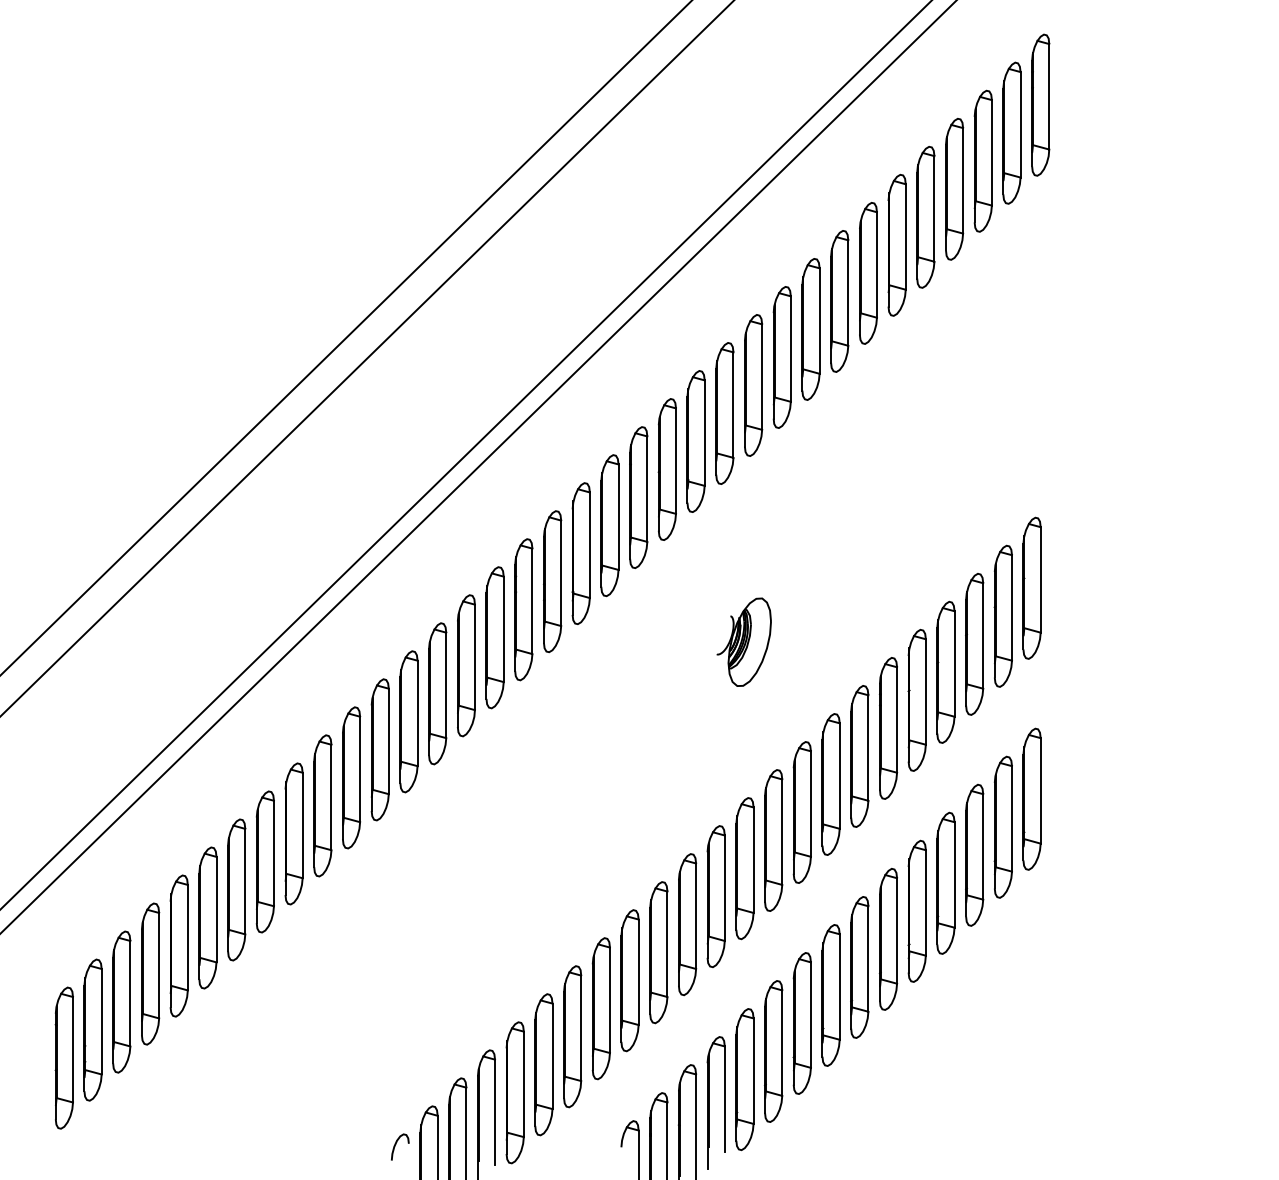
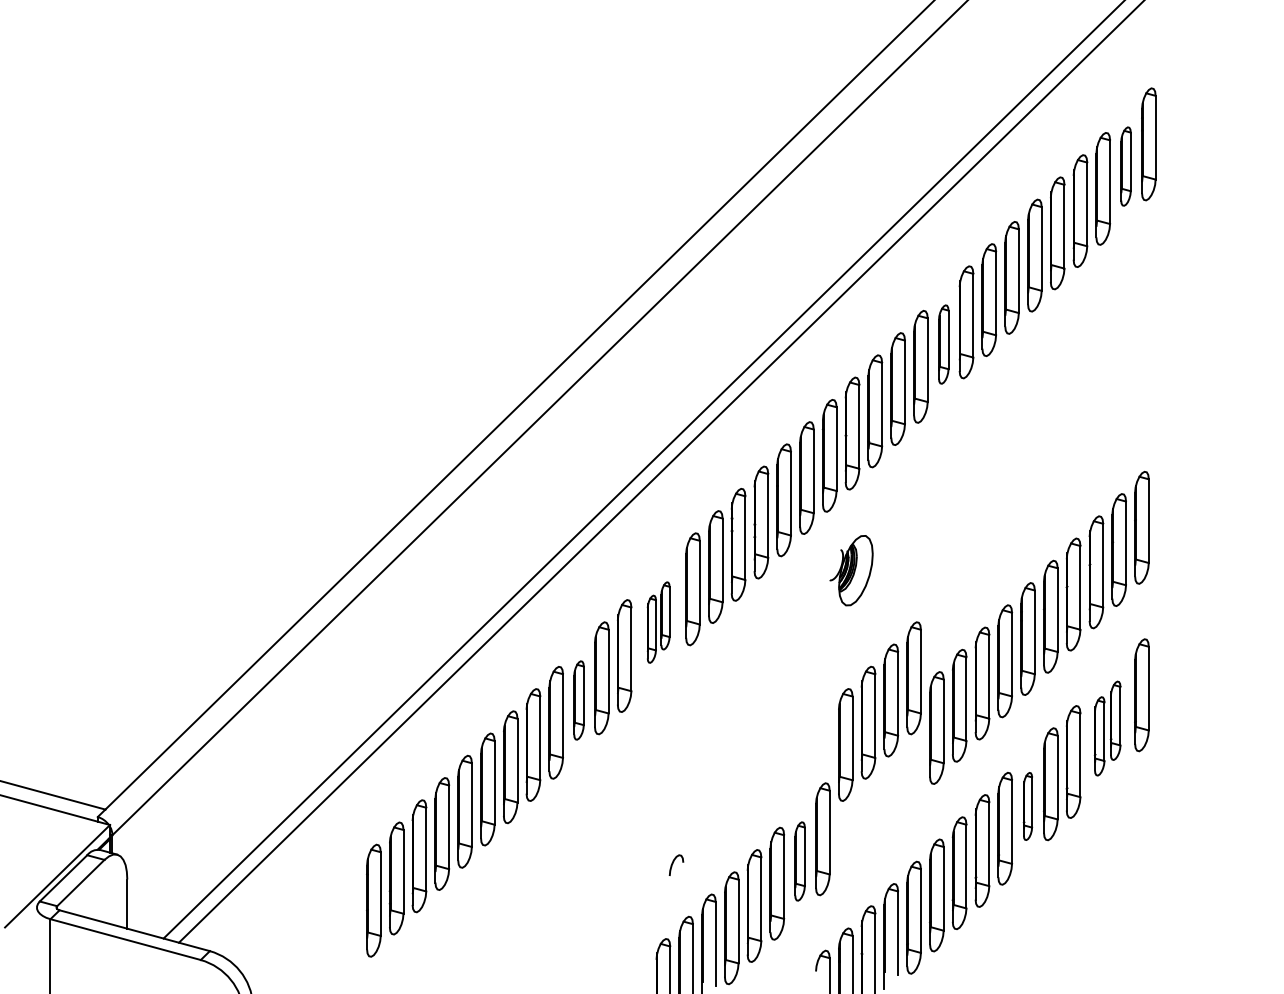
part: (1011, 133) -> (1125, 166), size x0.7
part: (782, 357) -> (943, 344), size x0.7
part: (744, 642) -> (851, 570), moved
part: (422, 707) -> (658, 622), size x0.6
part: (322, 805) -> (578, 700), size x0.7
part: (988, 841) -> (1107, 728), size x0.7
part: (701, 910) -> (879, 711), moved
part: (887, 939) -> (1027, 806), size x0.6
part: (600, 1008) -> (799, 861), size x0.7
curve: (396, 1146) -> (673, 864), moved

